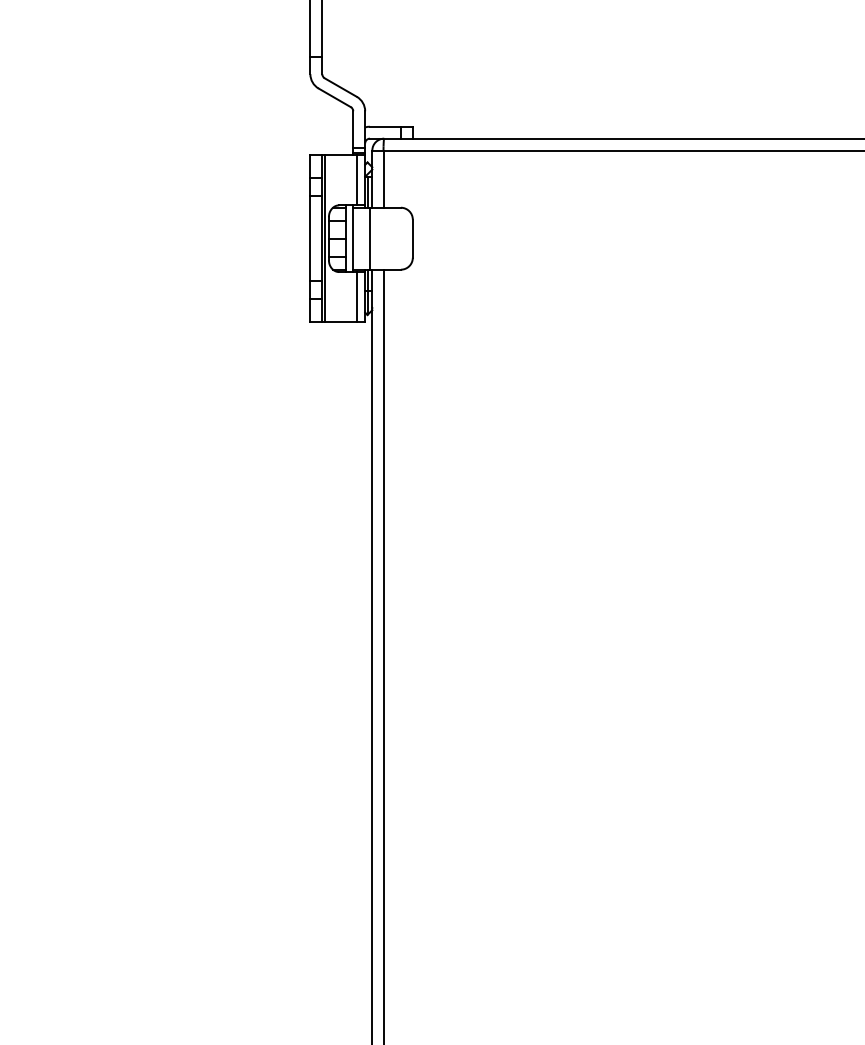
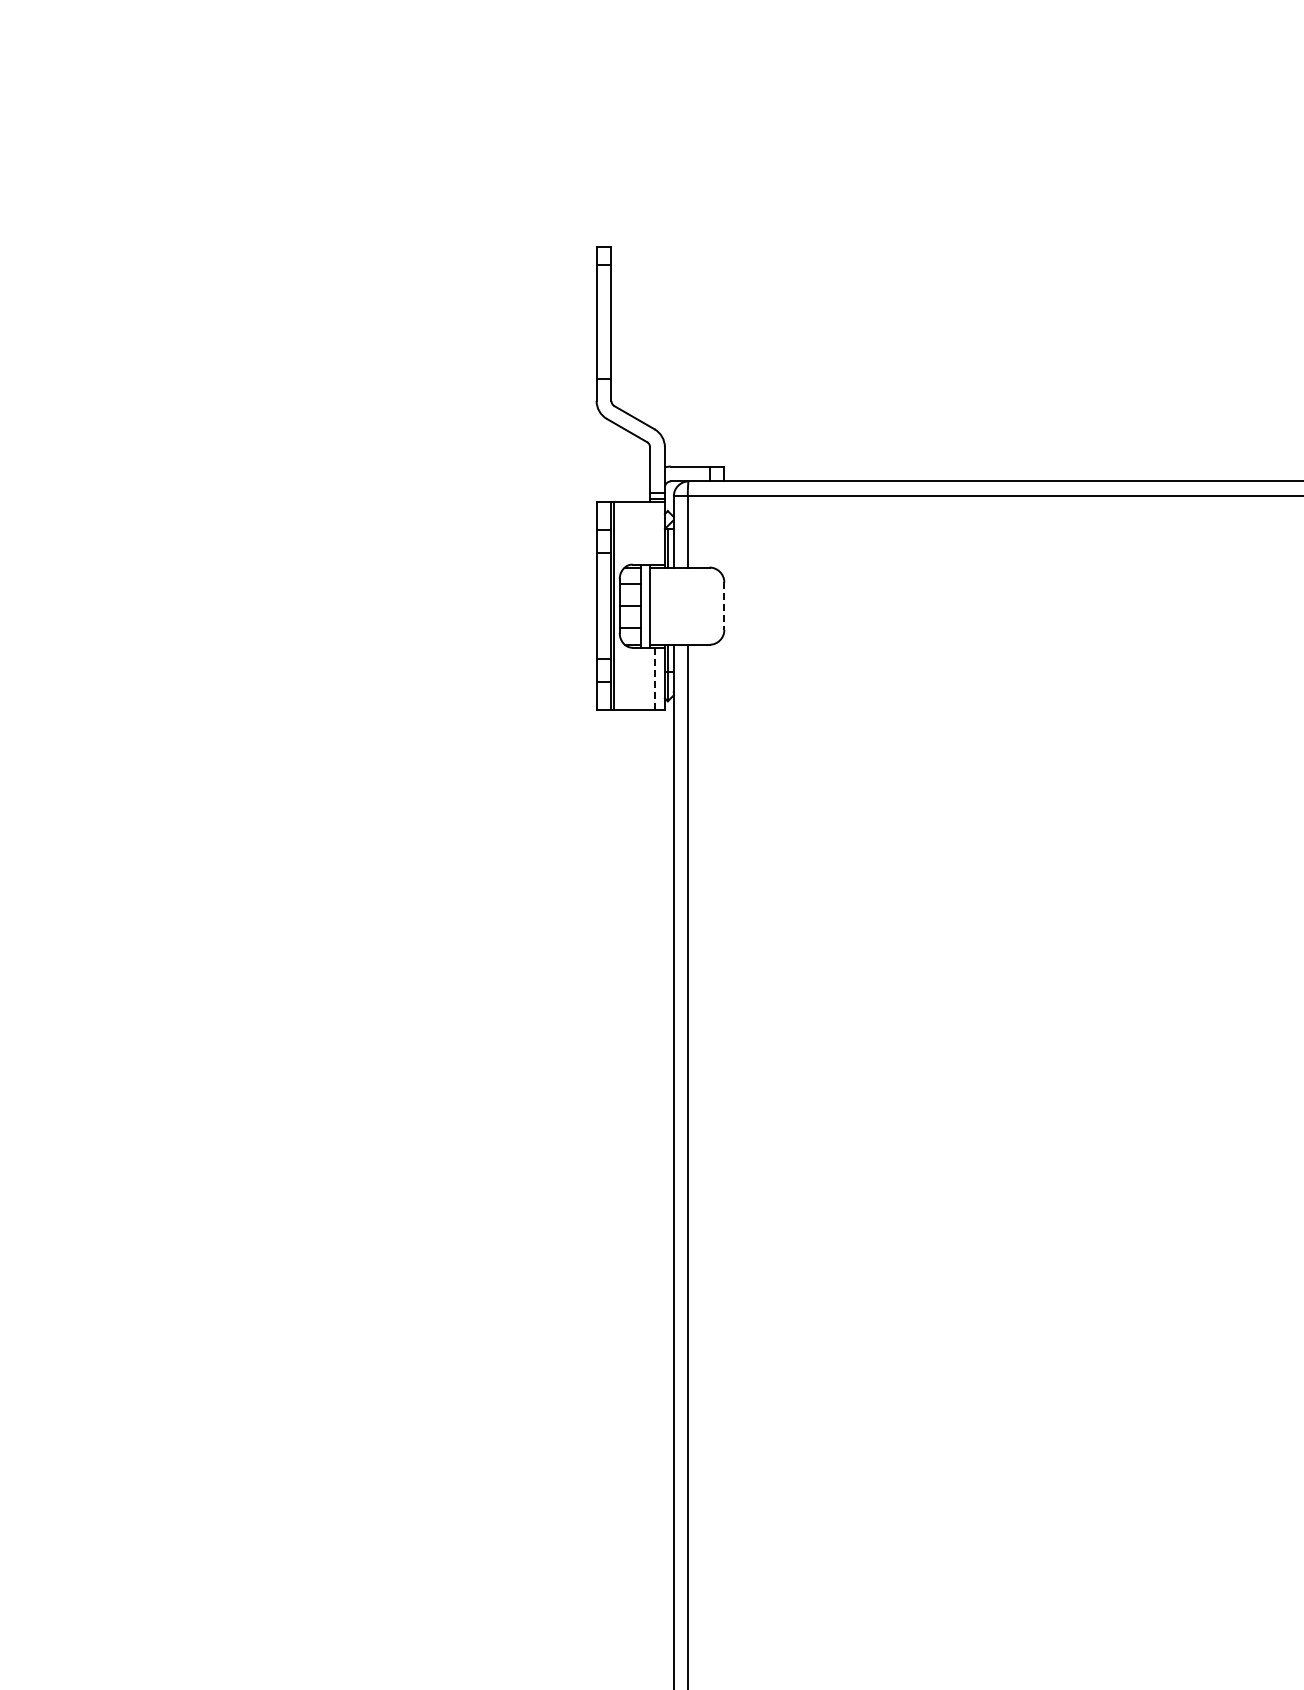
line: (356, 180) -> (654, 533), removed
line: (369, 238) -> (670, 605), removed
line: (412, 238) -> (724, 606), solid -> dashed
line: (356, 297) -> (654, 679), solid -> dashed

